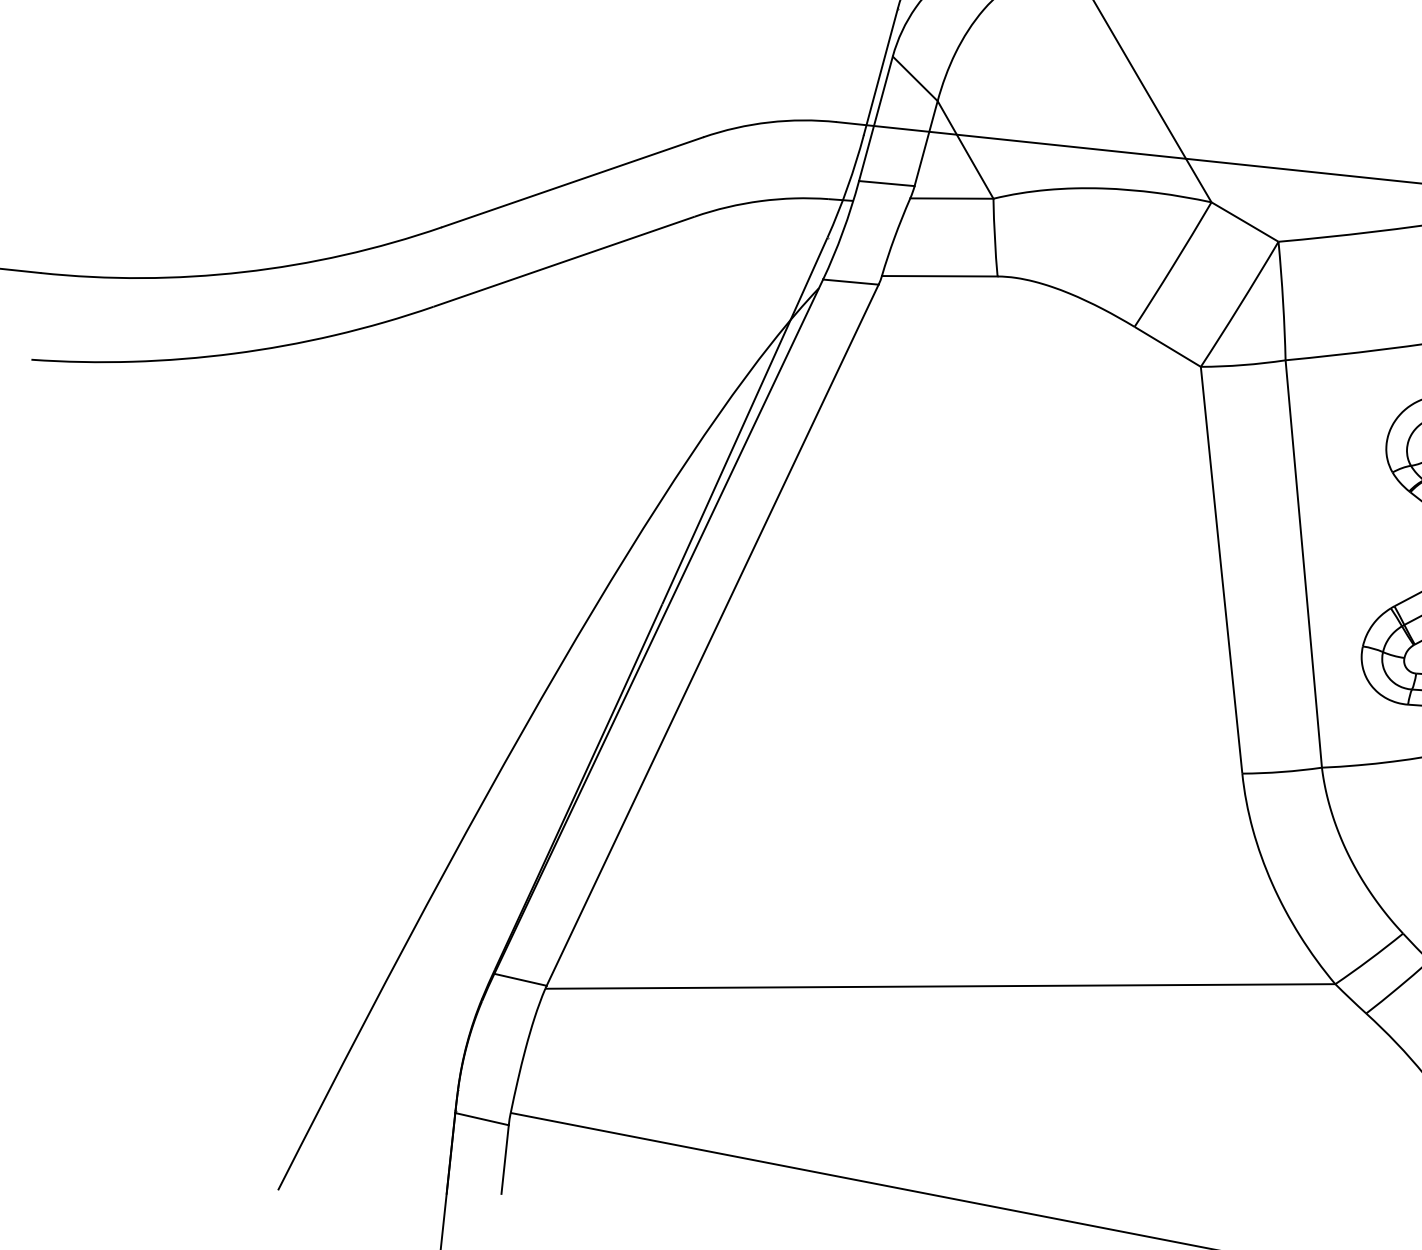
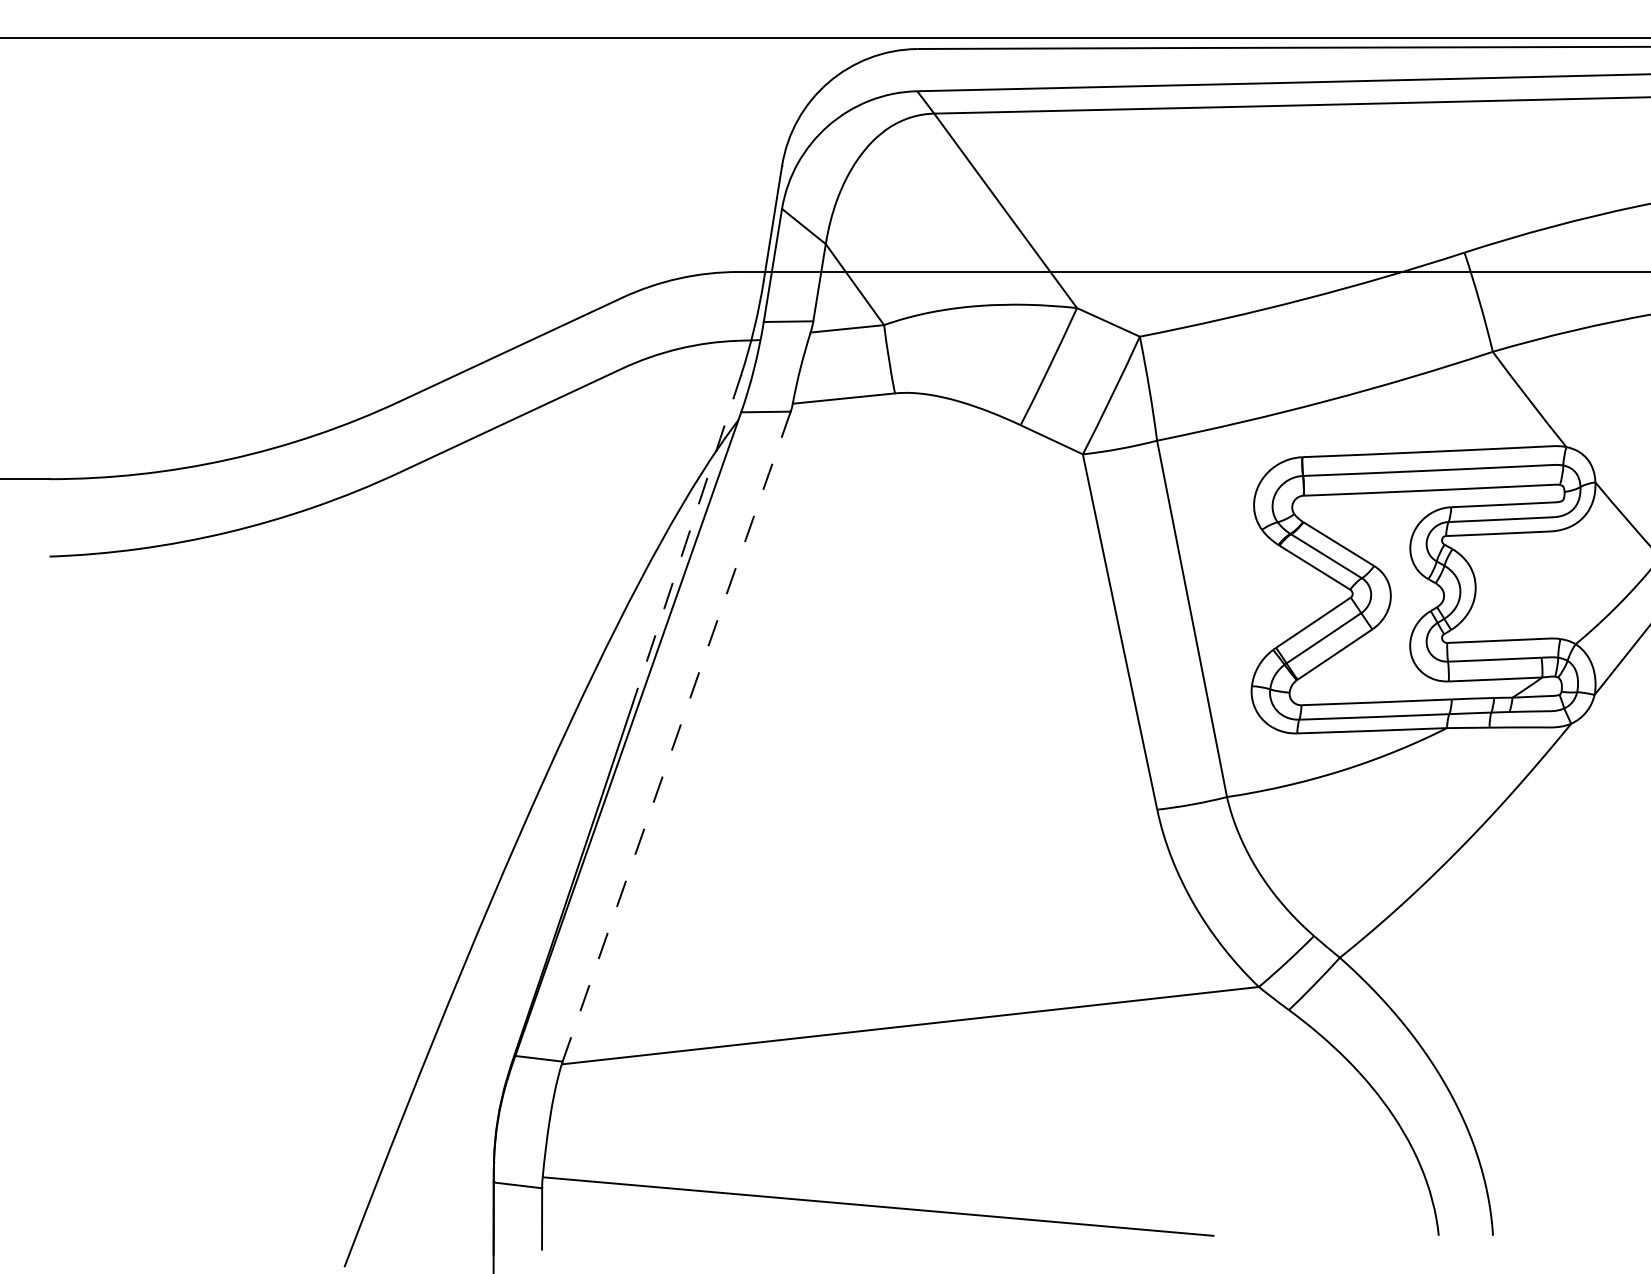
arc: (745, 421) -> (685, 544), solid -> dashed
line: (712, 636) -> (676, 737), solid -> dashed

